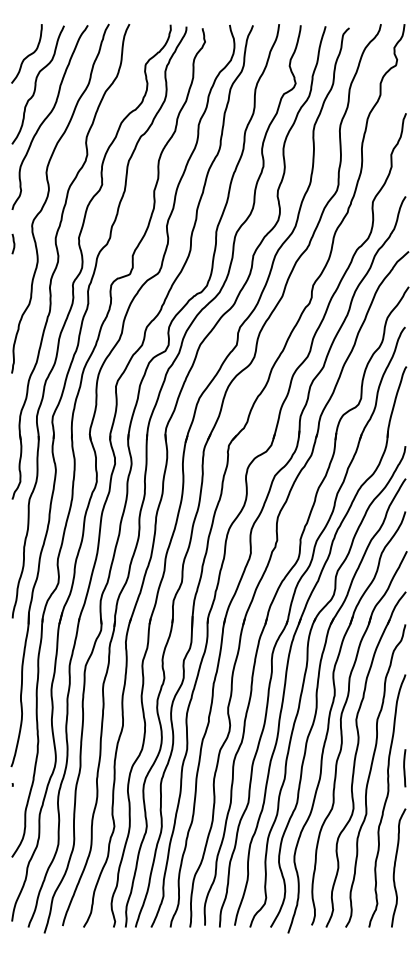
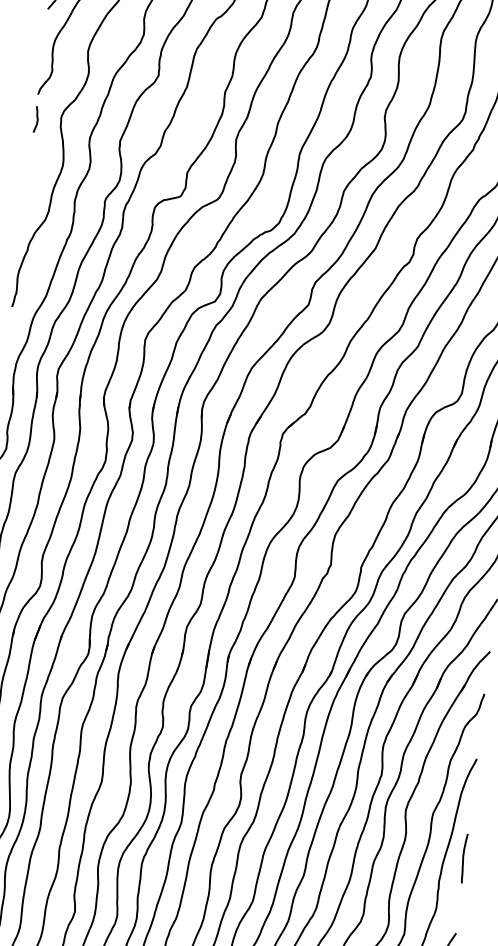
curve: (13, 243) -> (36, 118), moved
line: (404, 768) -> (463, 858), moved

